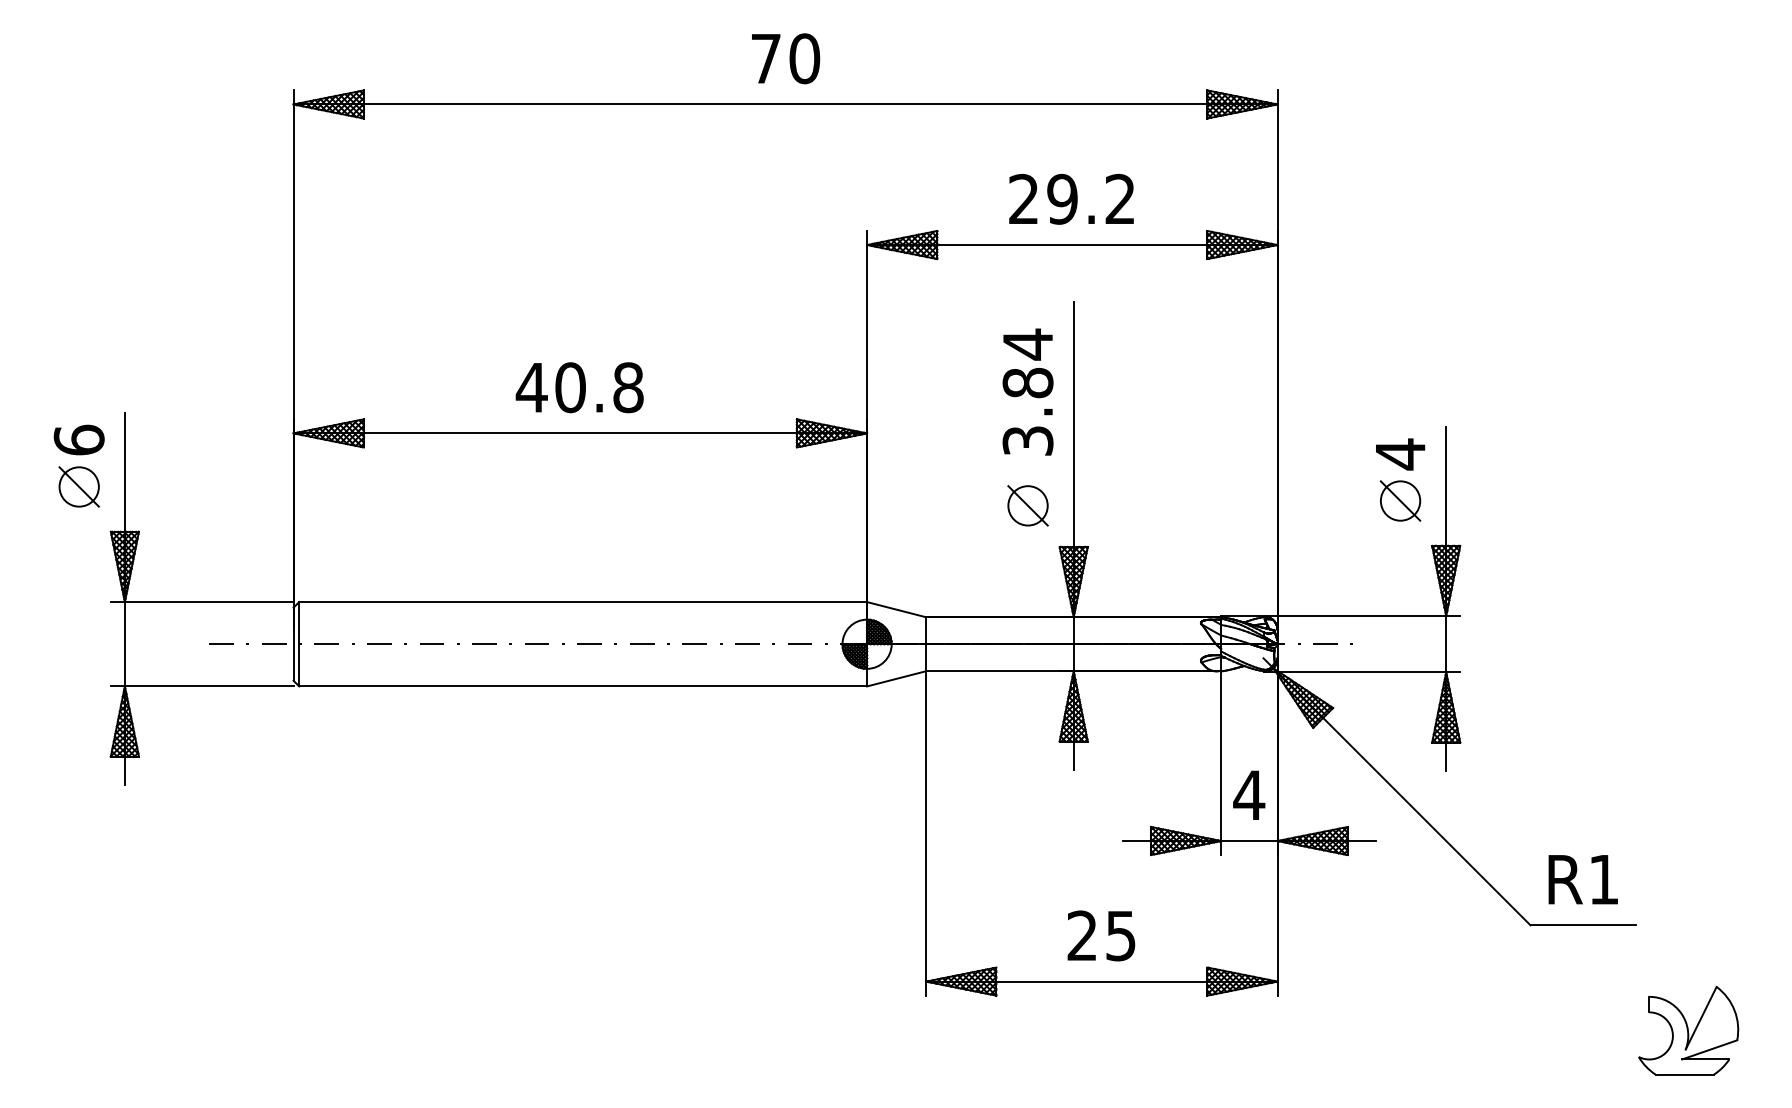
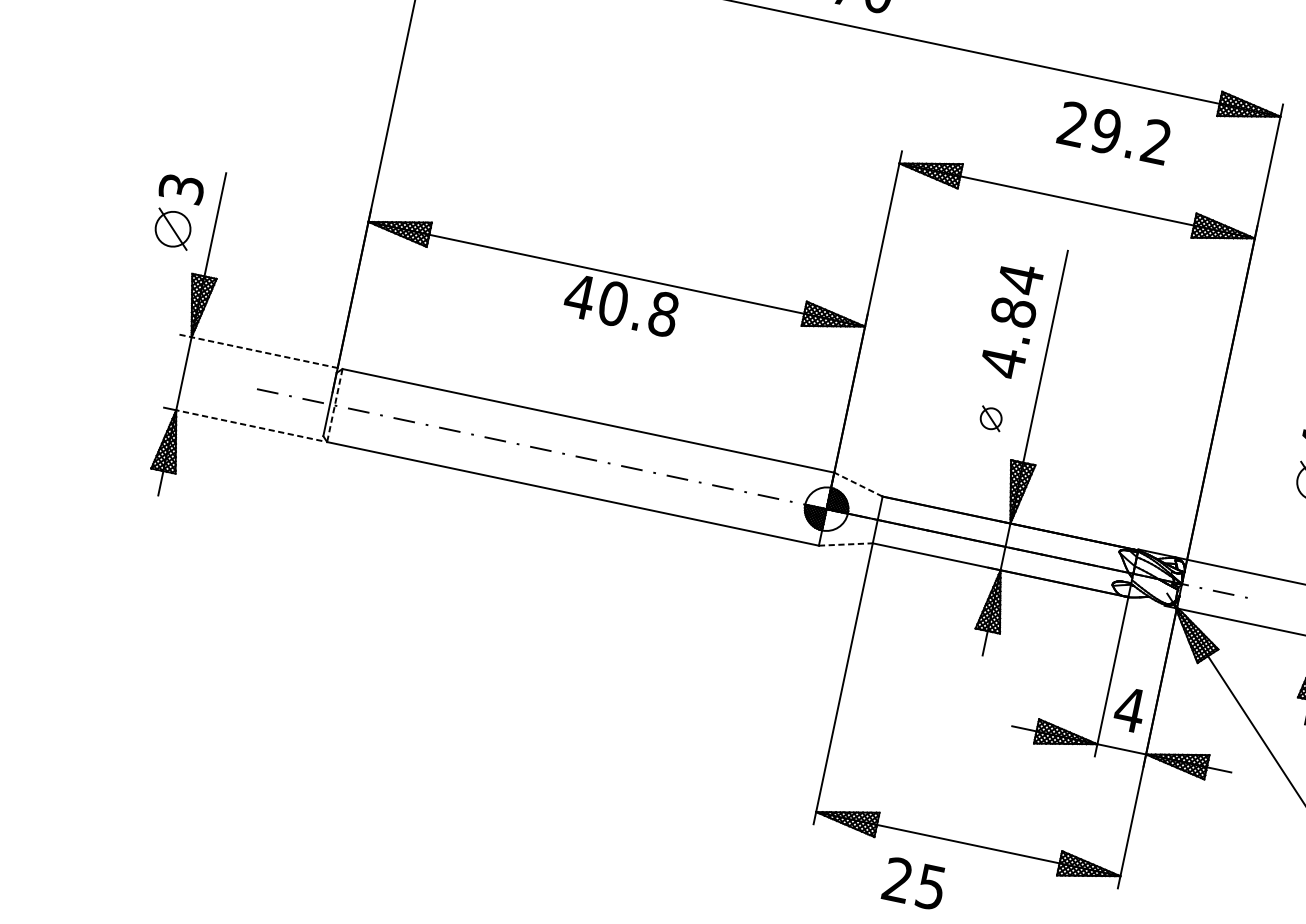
text: (1071, 199) -> (1114, 133), moved
text: (579, 387) -> (621, 305), moved
text: (78, 439) -> (181, 187), 6 -> 3
text: (1027, 441) -> (1002, 362), 3.84 -> 4.84
part: (1027, 505) -> (990, 418), size x0.6
line: (202, 602) -> (258, 351), solid -> dashed
line: (896, 609) -> (858, 484), solid -> dashed
line: (299, 644) -> (335, 405), solid -> dashed
line: (897, 678) -> (846, 544), solid -> dashed
line: (208, 686) -> (248, 425), solid -> dashed
text: (1101, 935) -> (914, 883), moved

